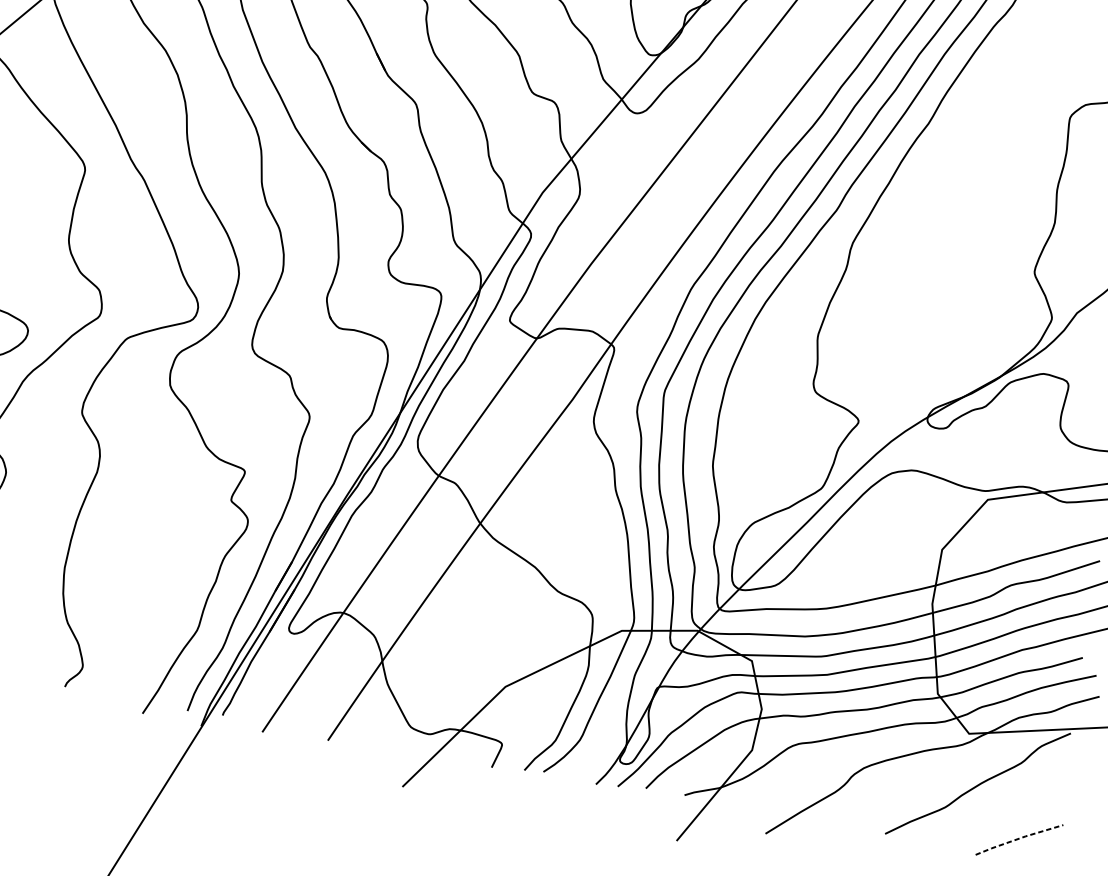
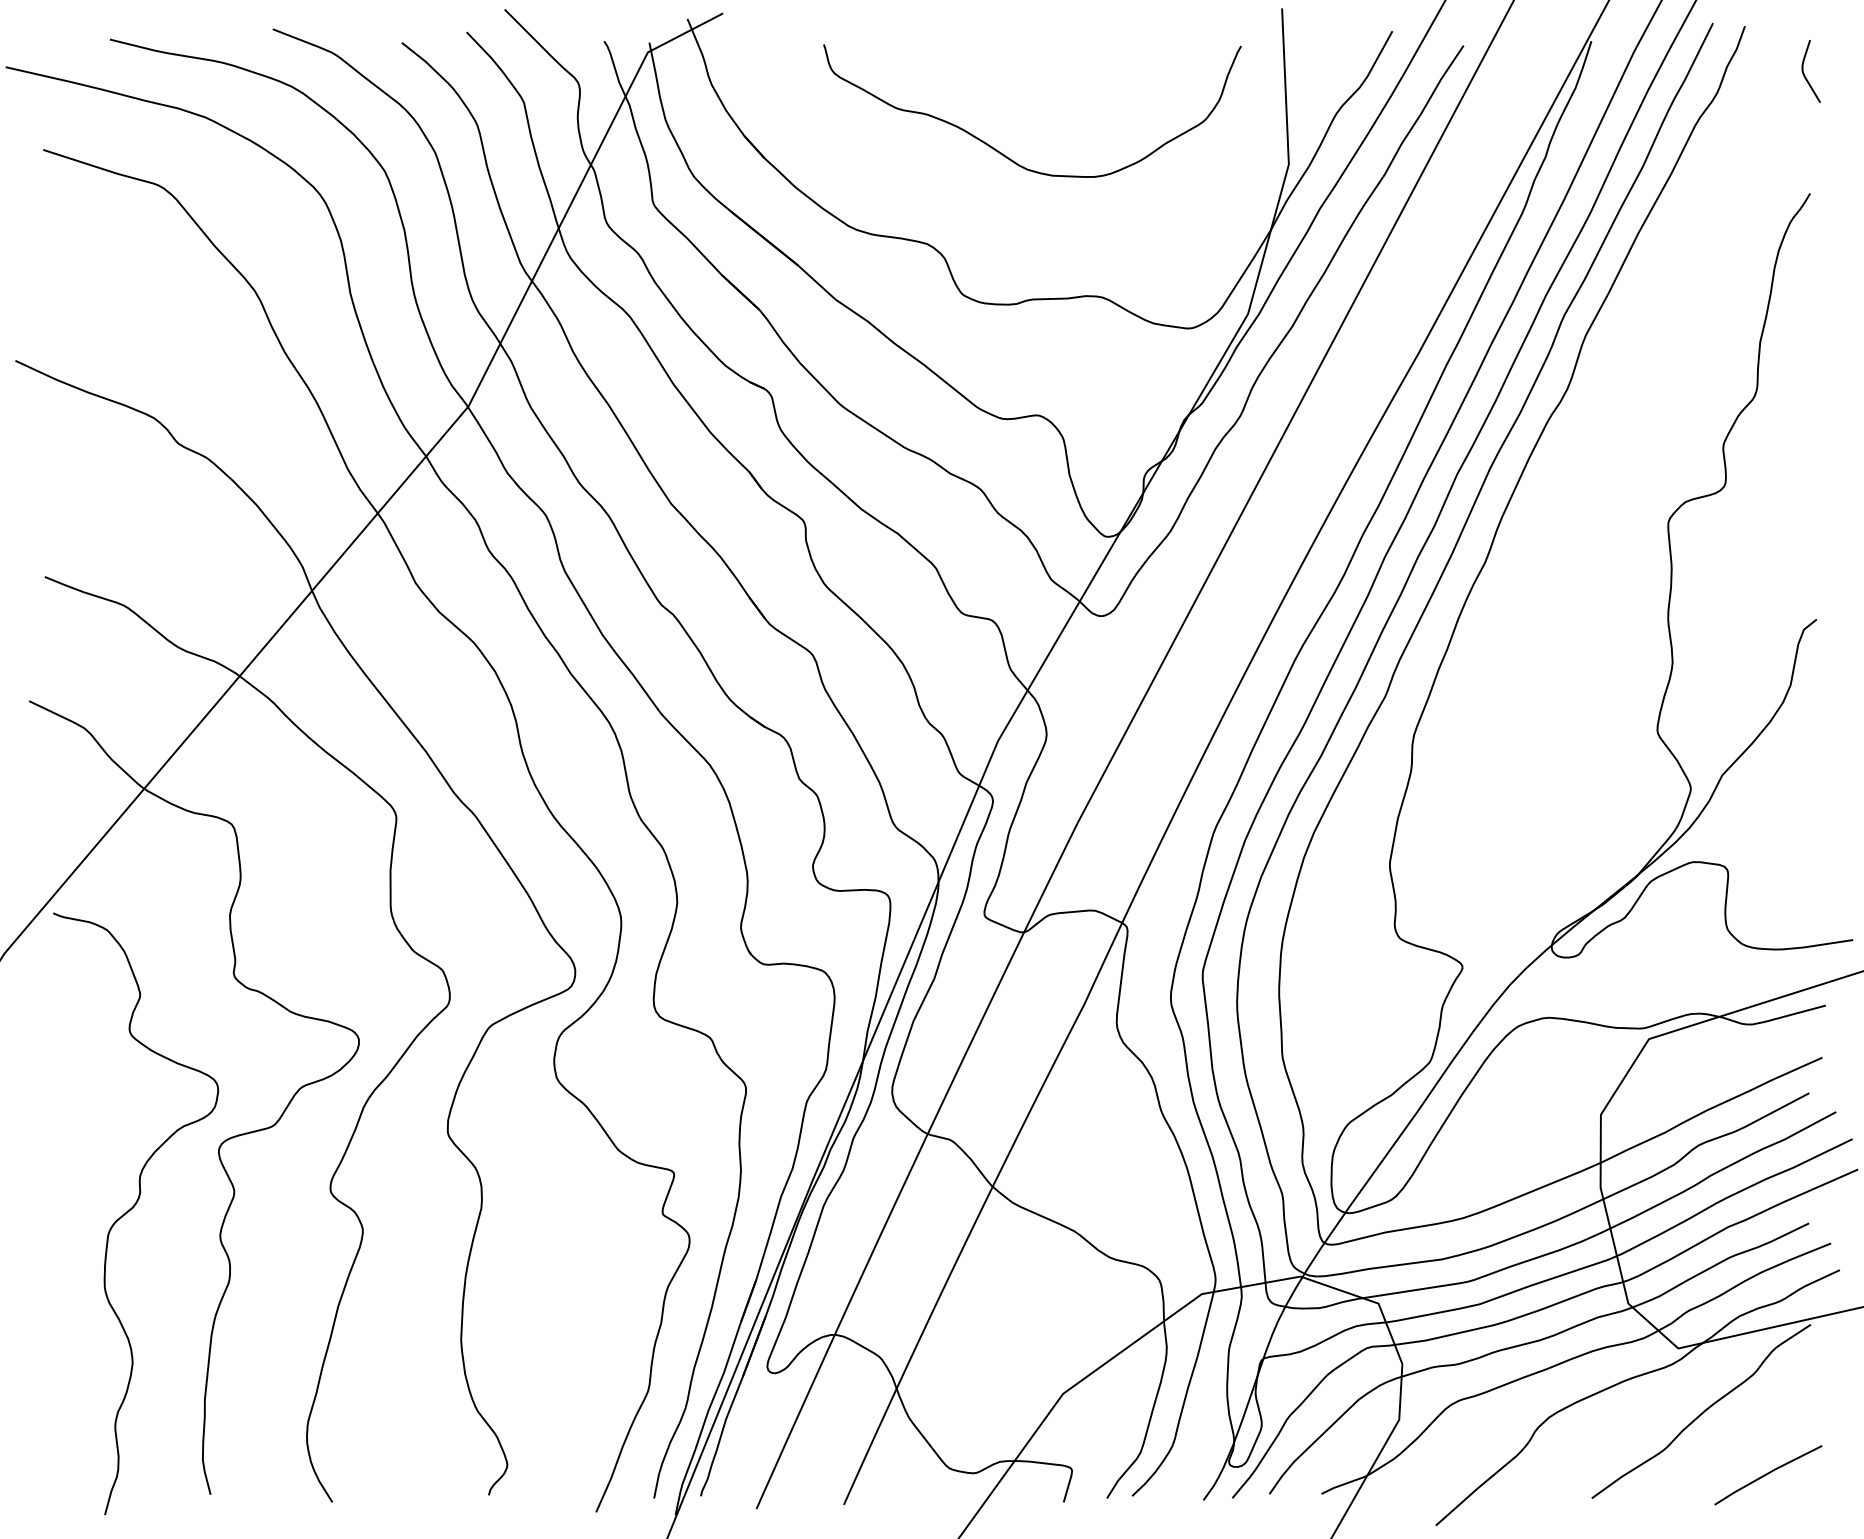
line: (1018, 839) -> (1767, 1474), dashed -> solid

